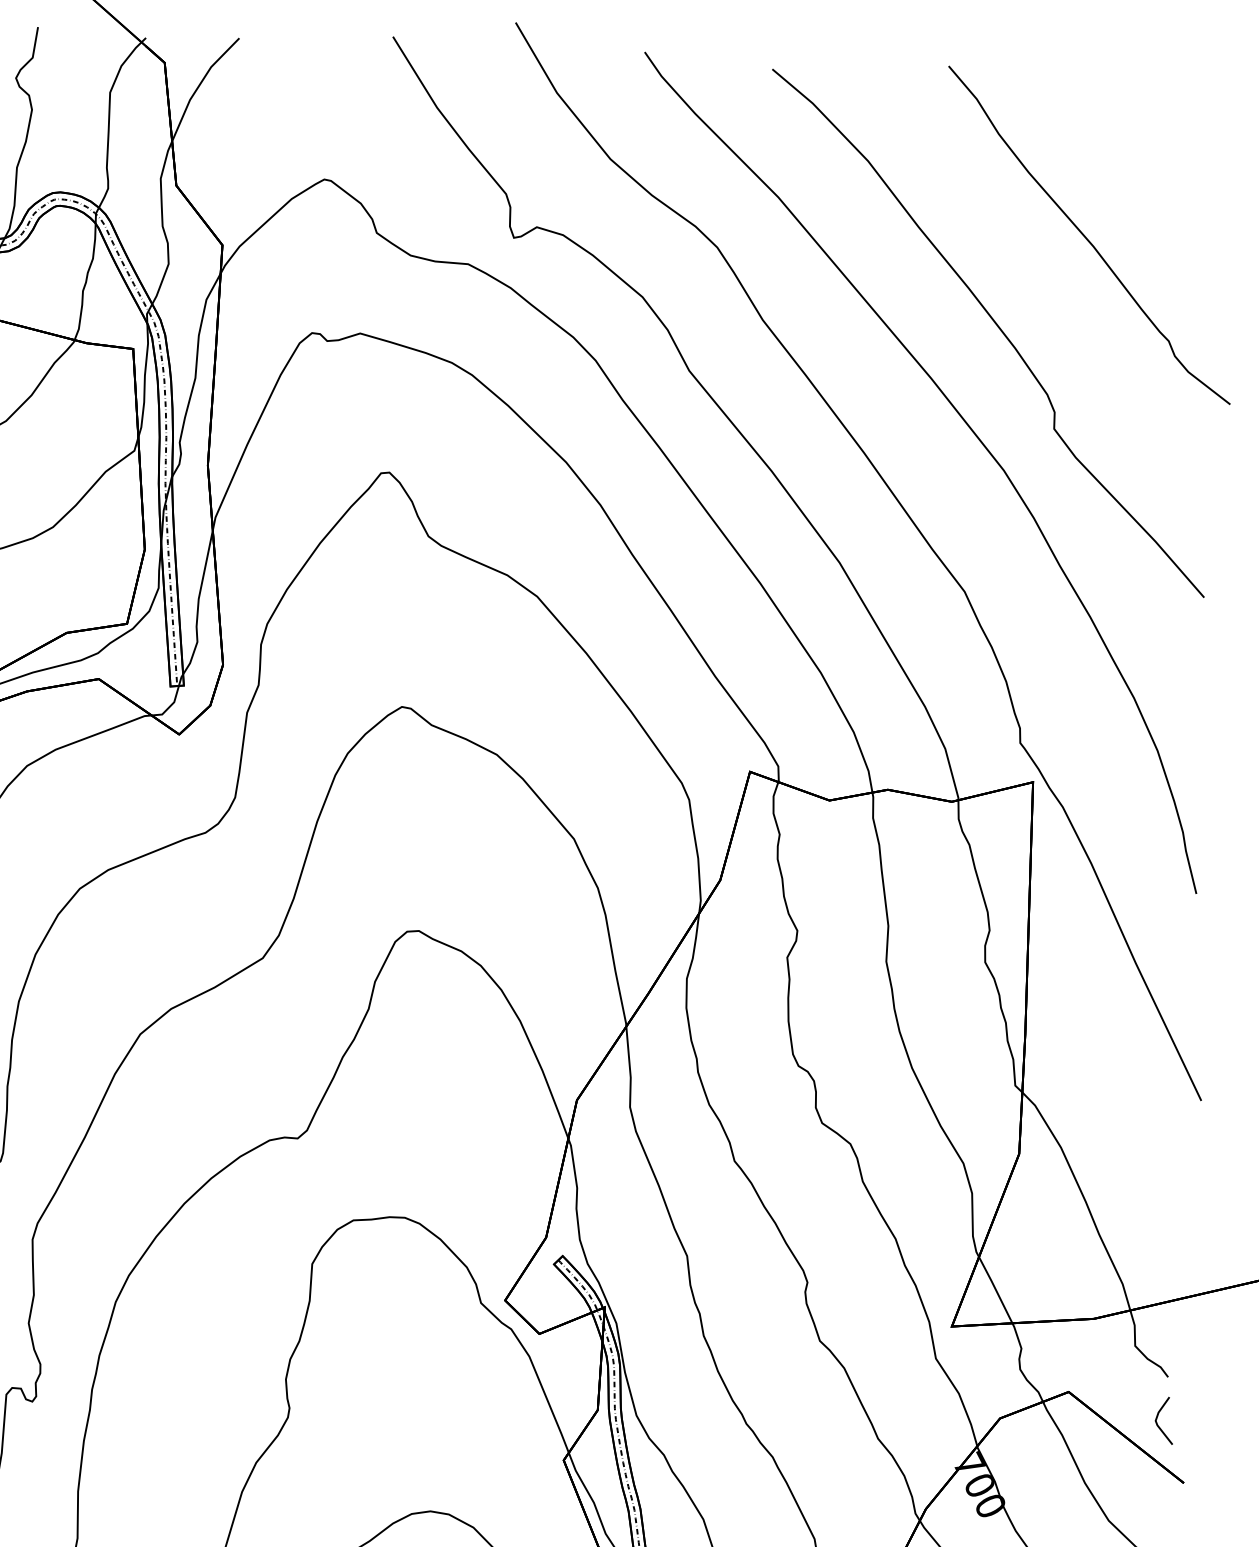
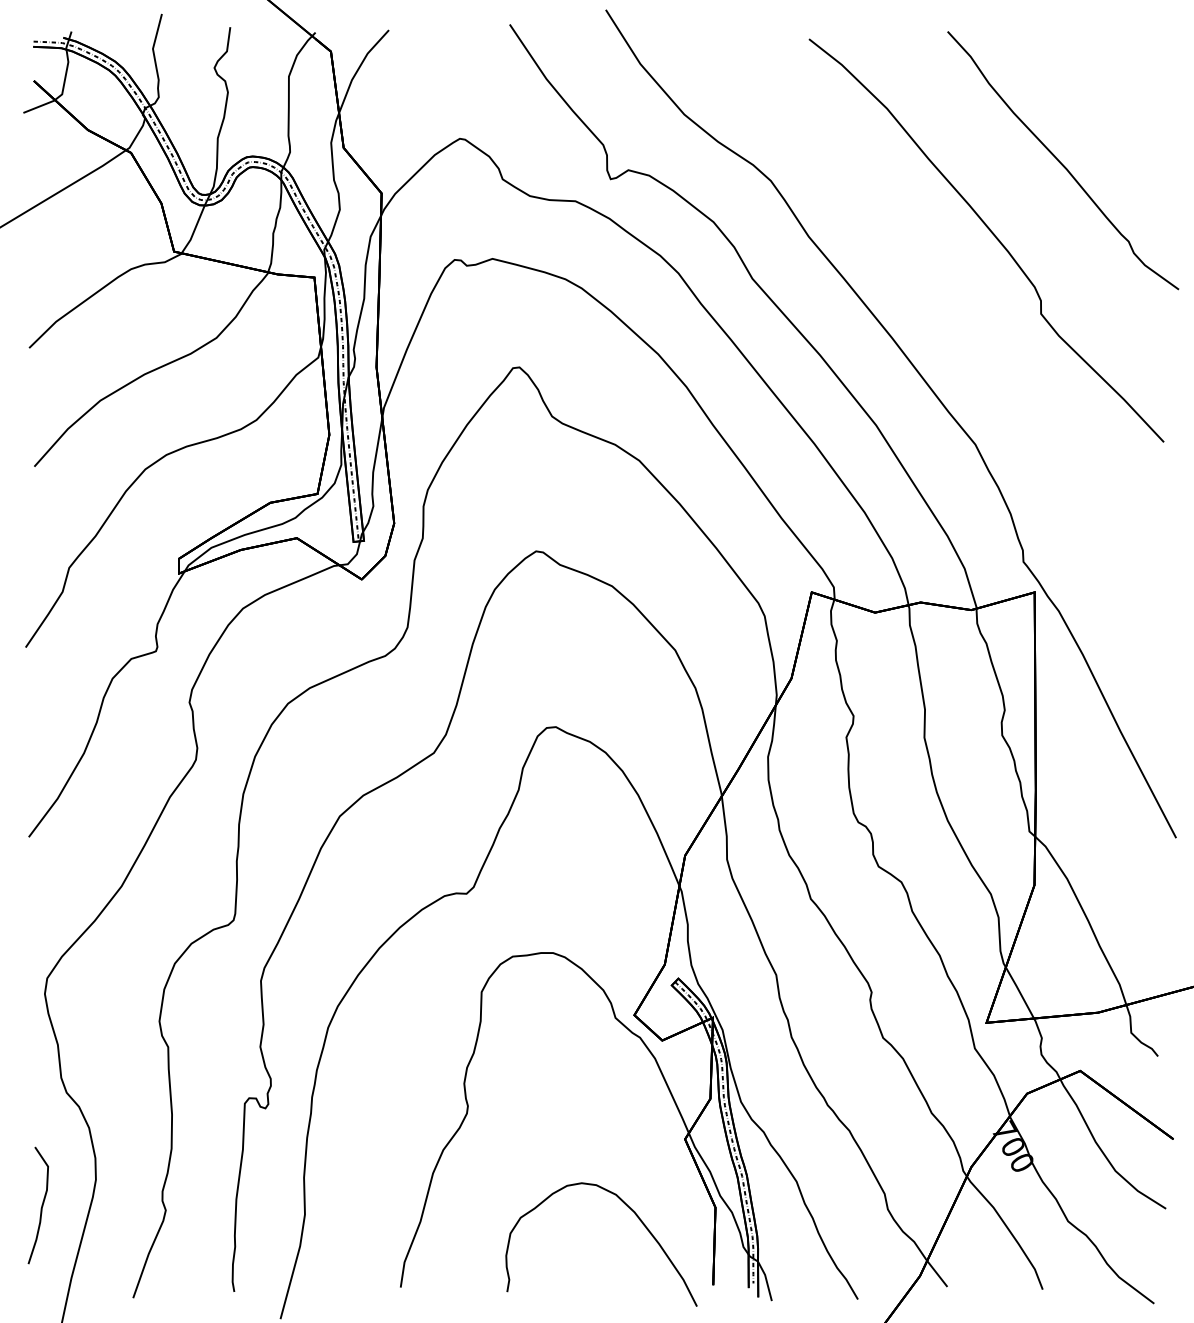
curve: (974, 435) -> (978, 321), removed
line: (1158, 1417) -> (1151, 1088), removed

